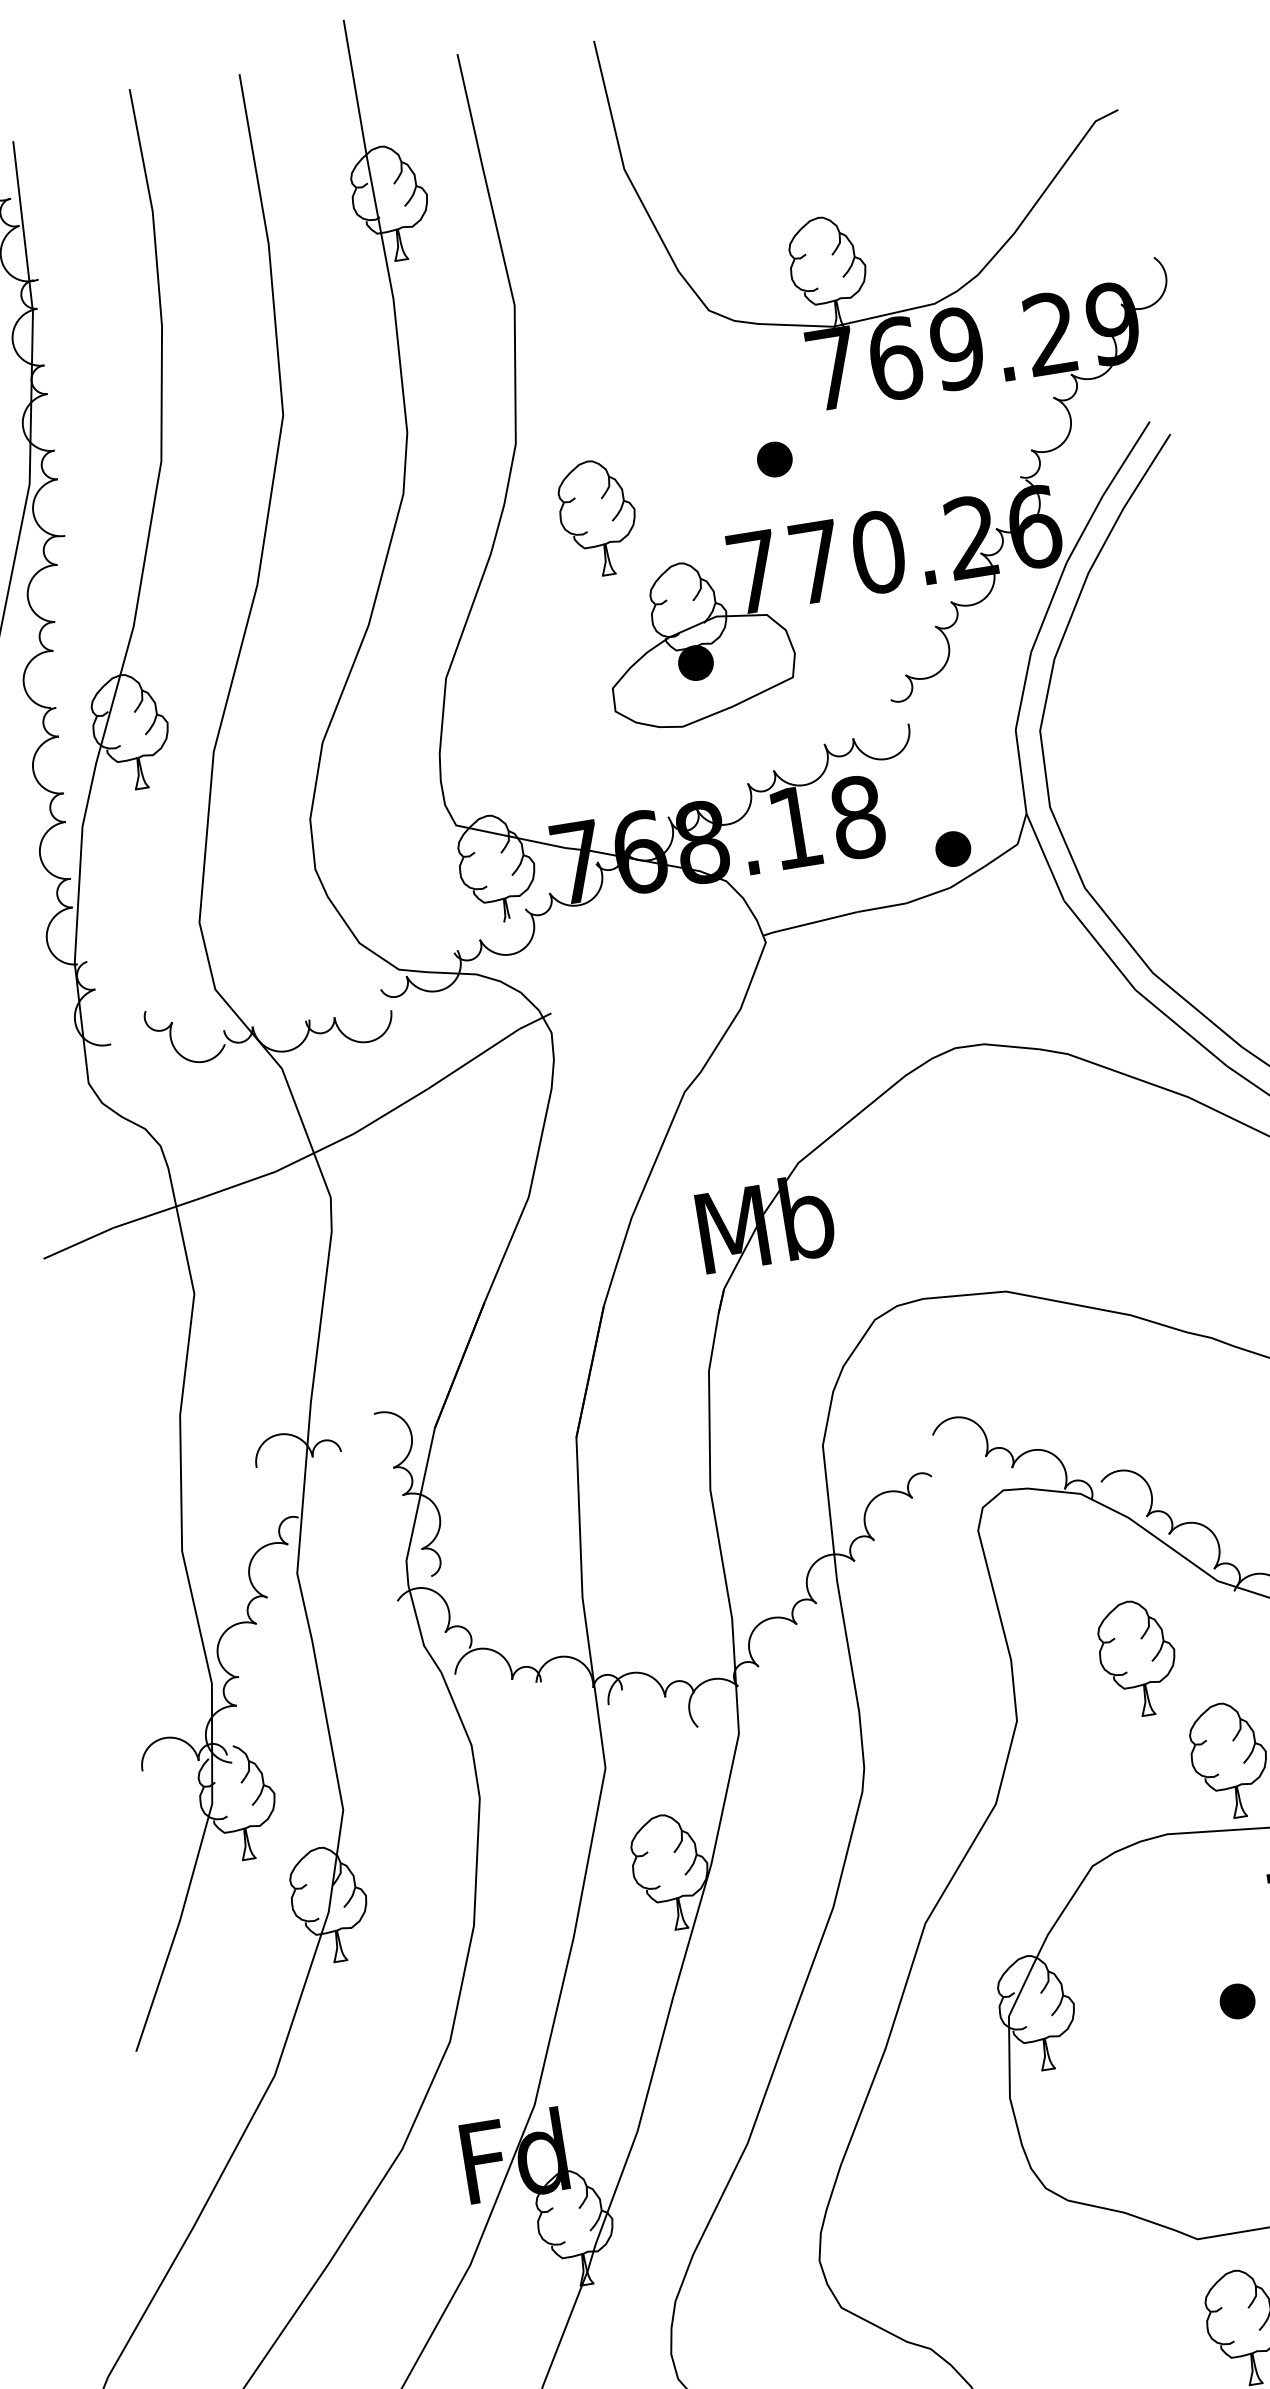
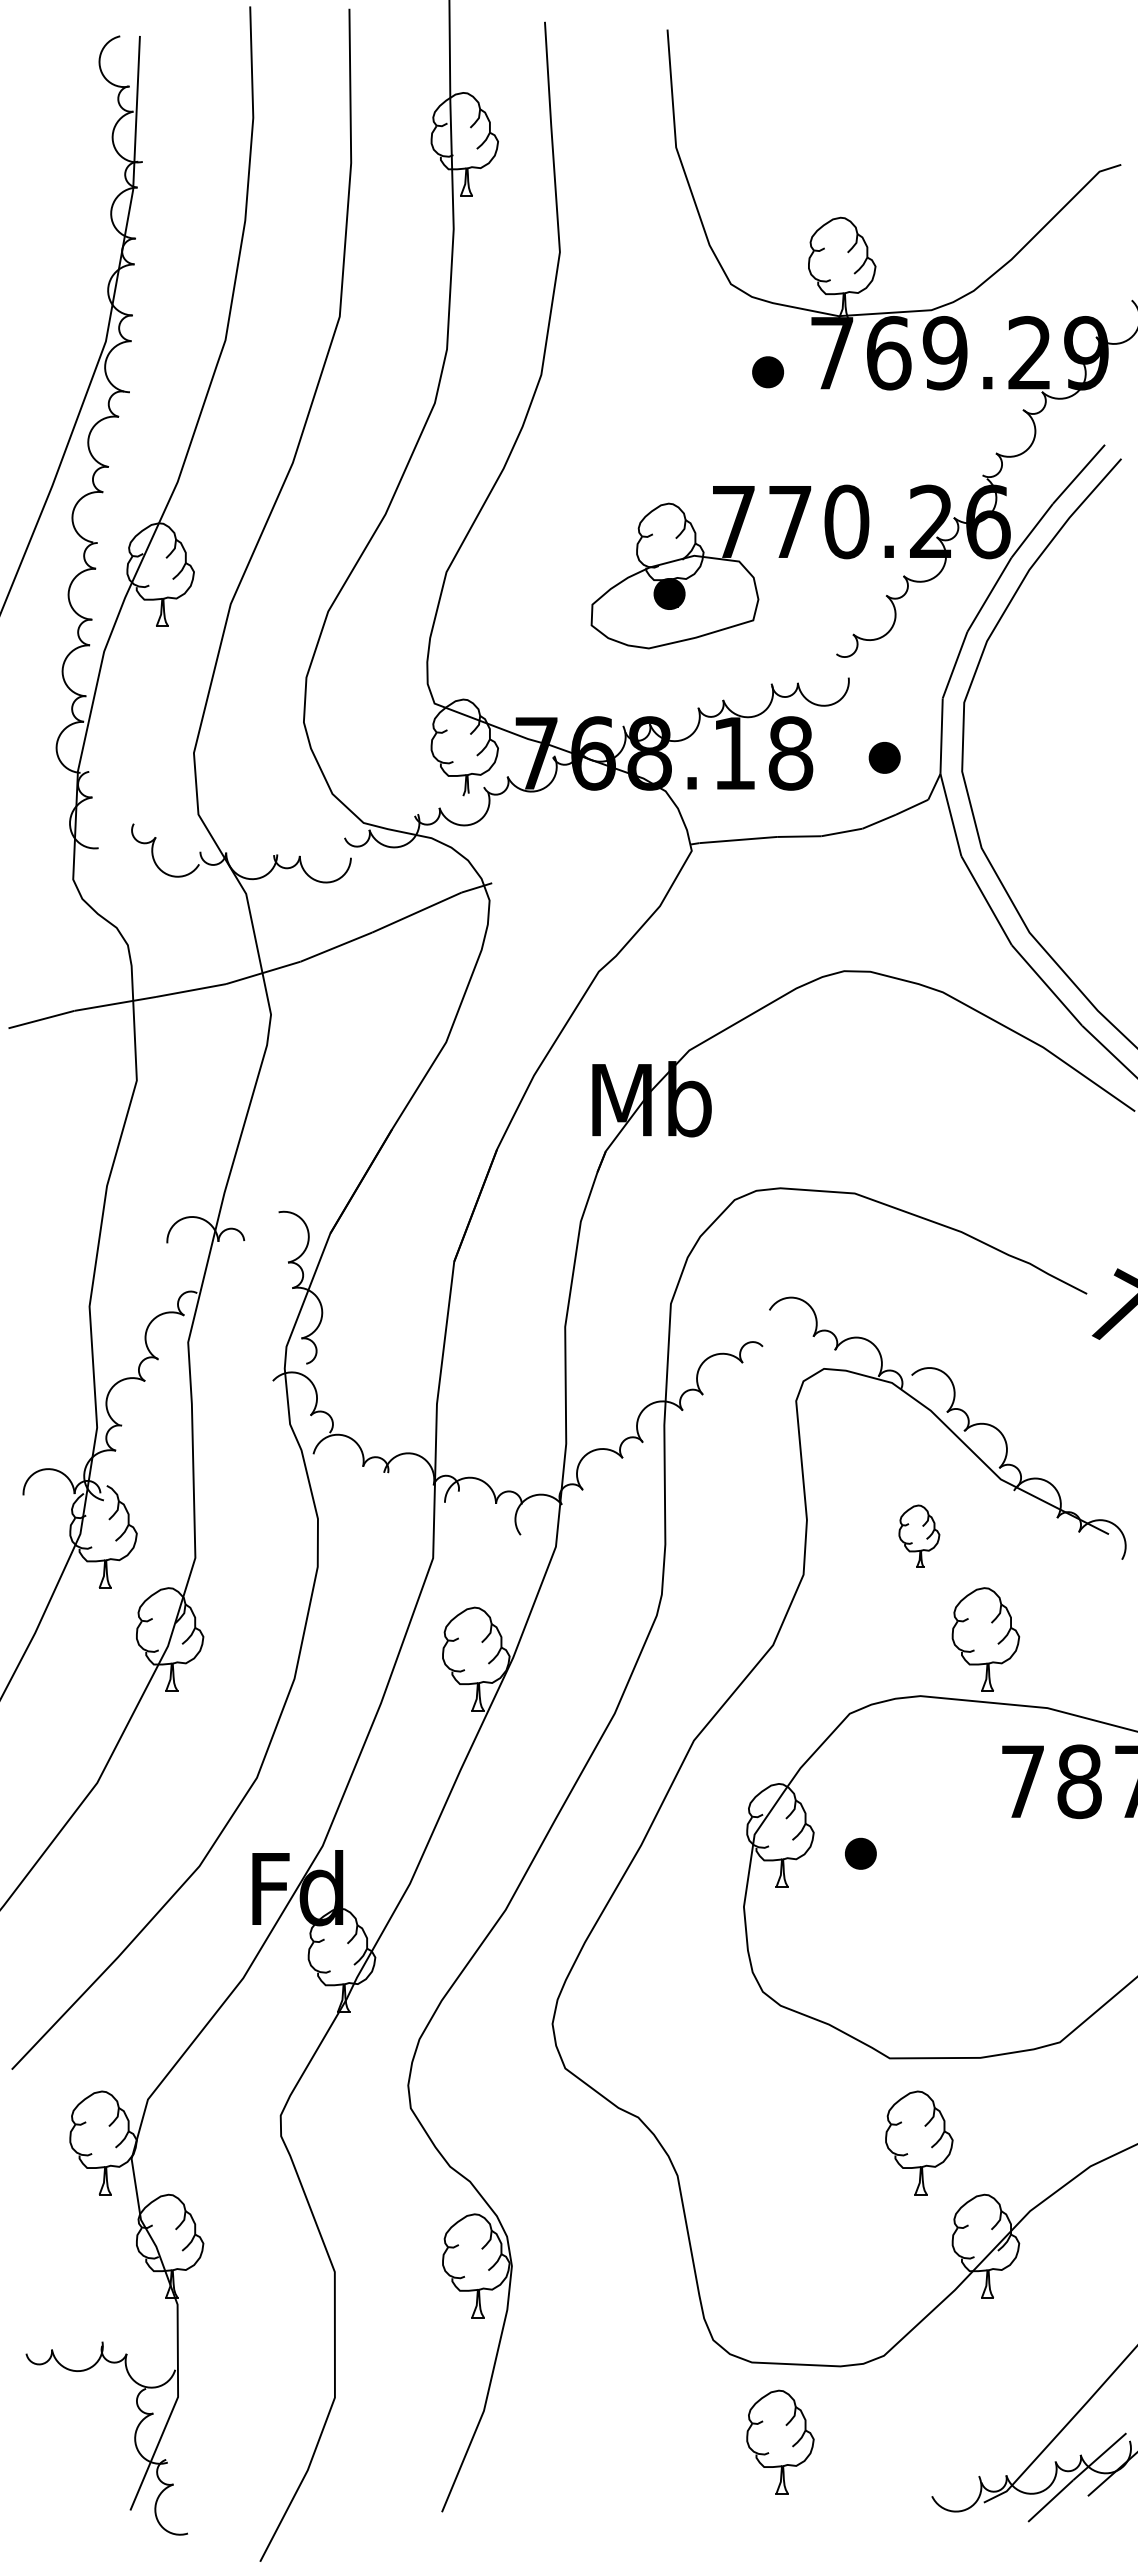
part: (774, 459) -> (767, 372), moved
part: (597, 517) -> (603, 451), removed
part: (953, 848) -> (884, 757), moved
part: (1138, 1658) -> (919, 1536), size x0.6
part: (1237, 2001) -> (860, 1853), moved

